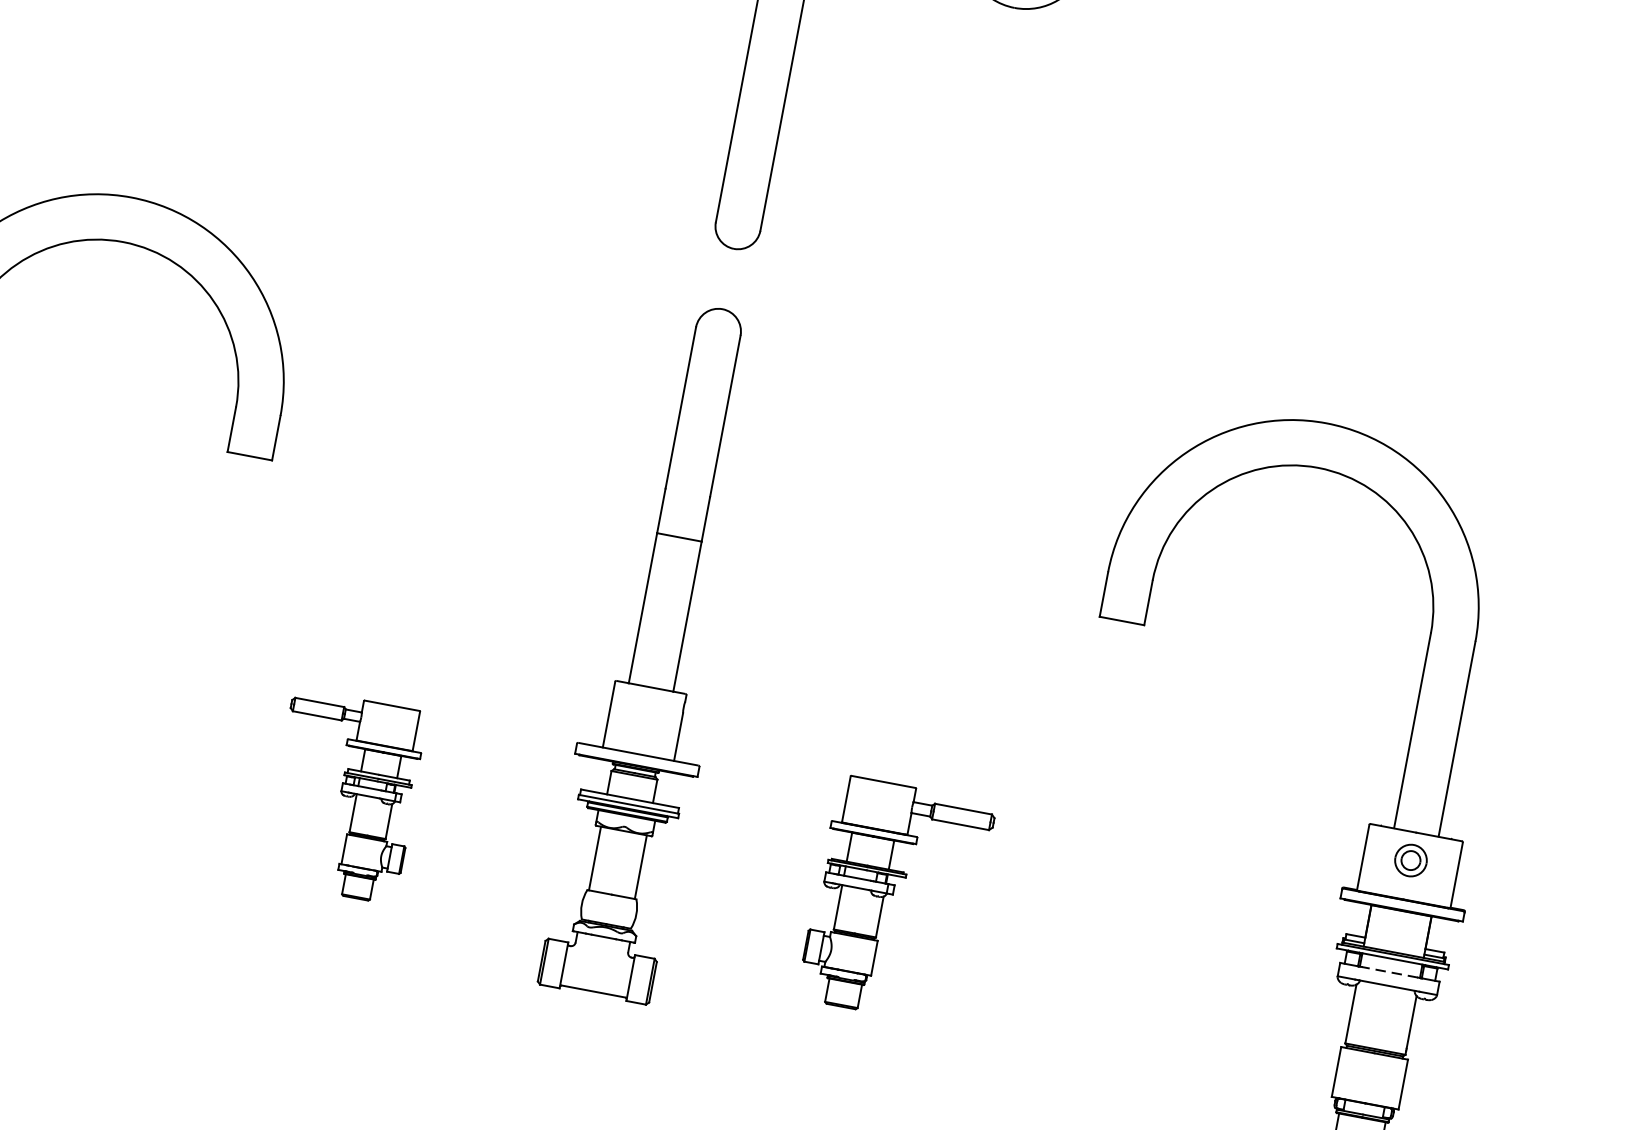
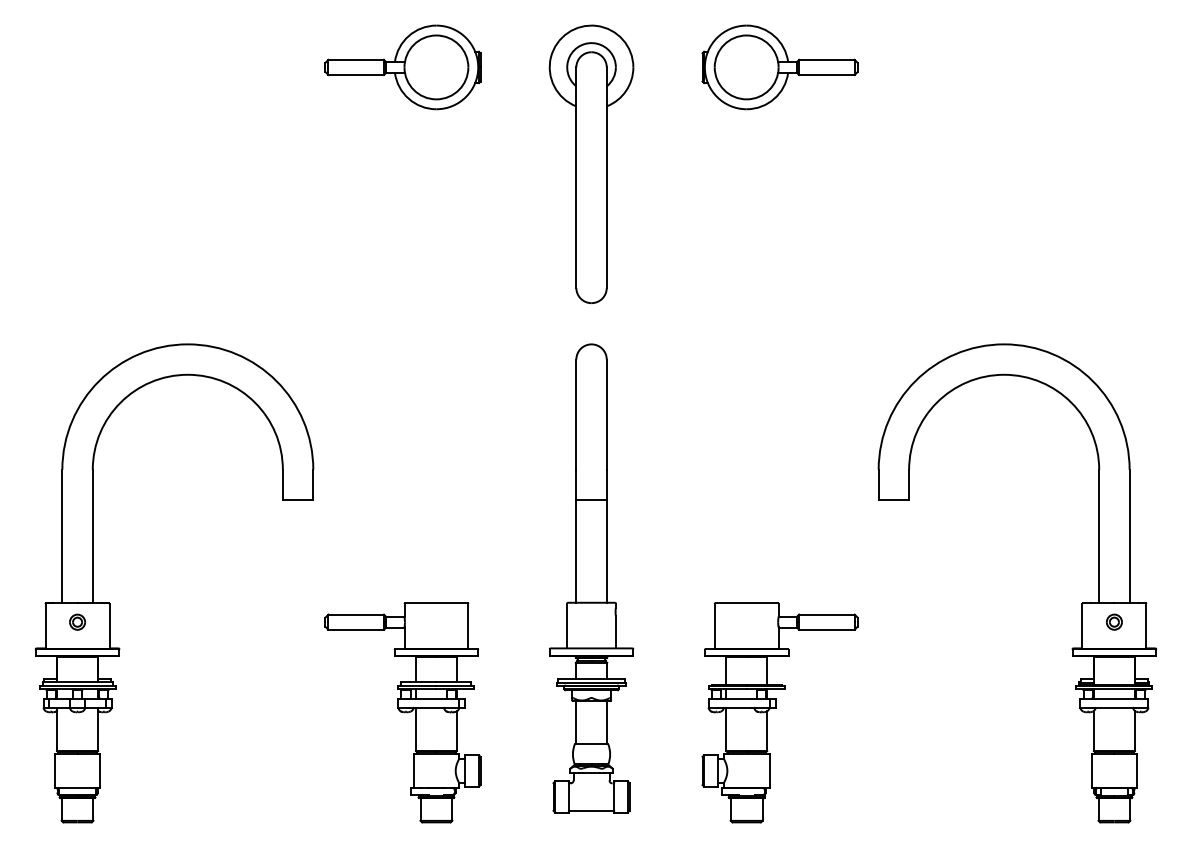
part: (343, 795) -> (402, 712), size x1.67
part: (1411, 859) -> (1114, 621), size x0.71
part: (895, 900) -> (779, 712), size x1.43
line: (1388, 971) -> (1113, 698), dashed -> solid

